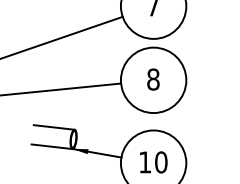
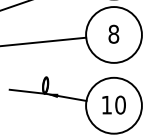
line: (53, 127) -> (28, 75), removed

